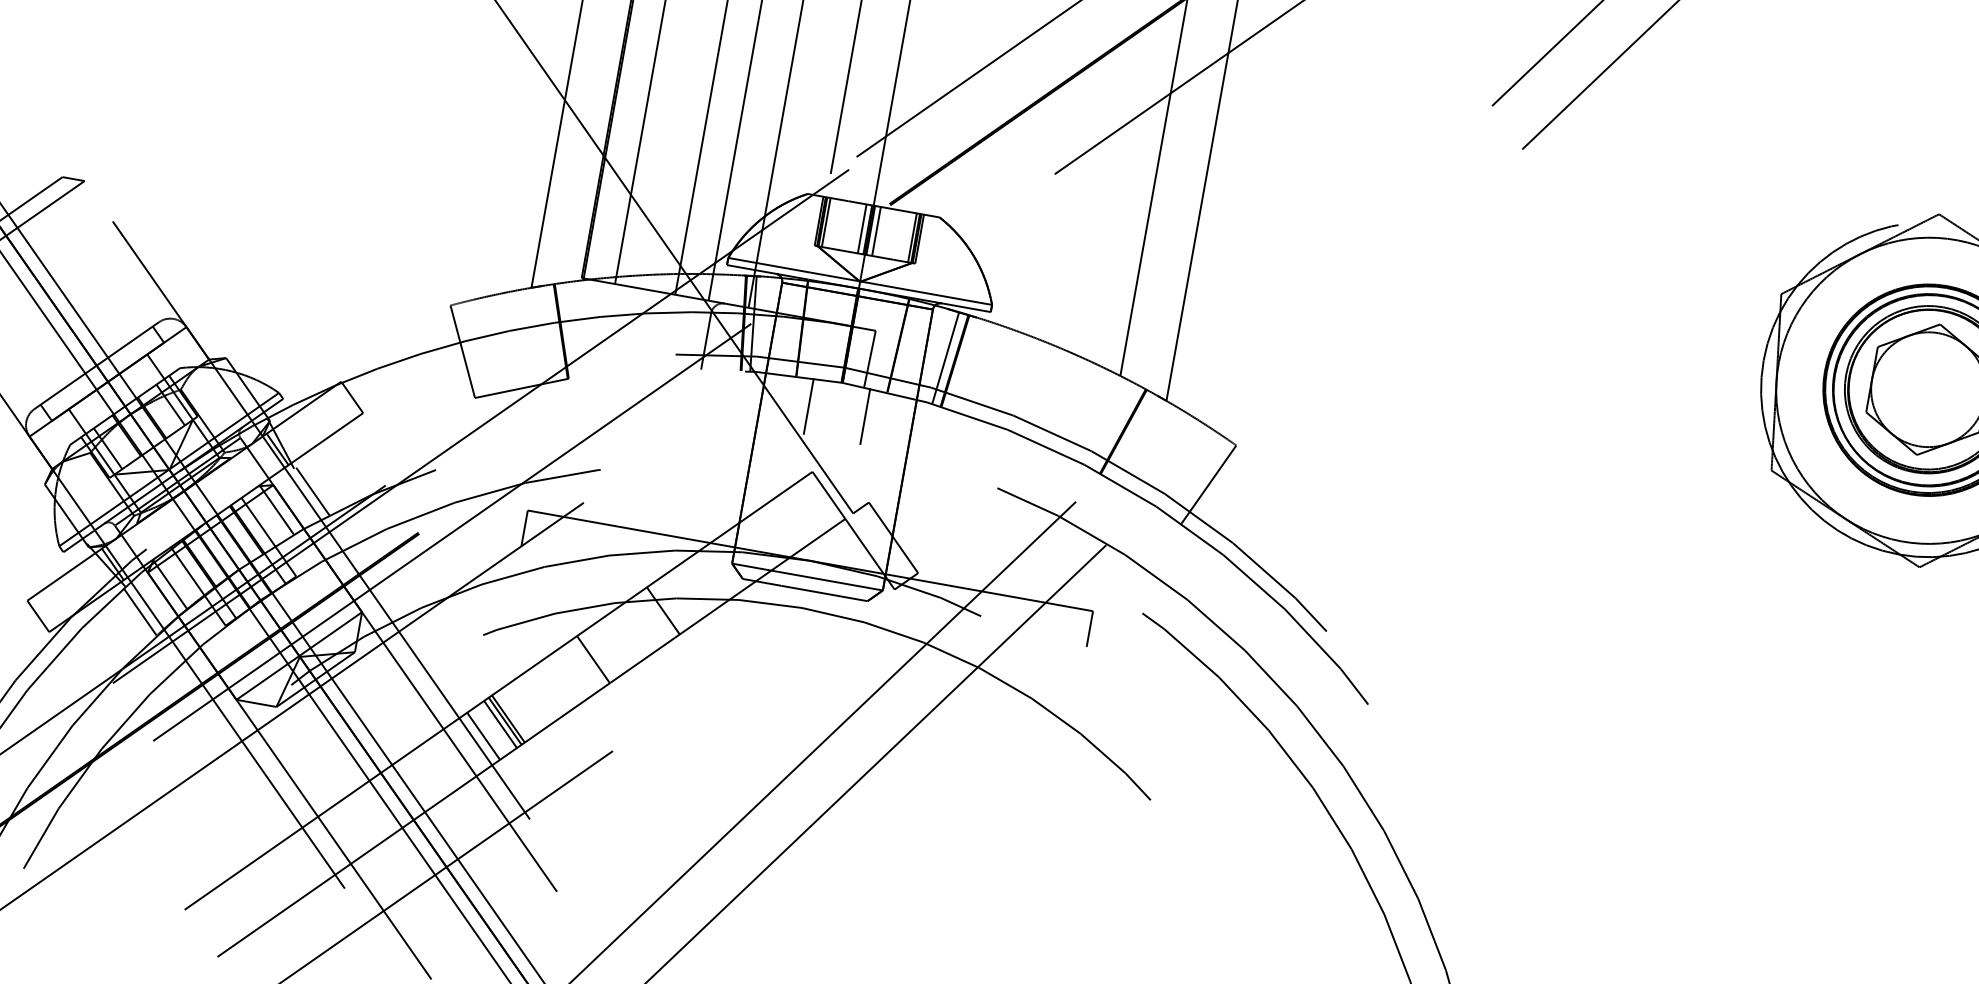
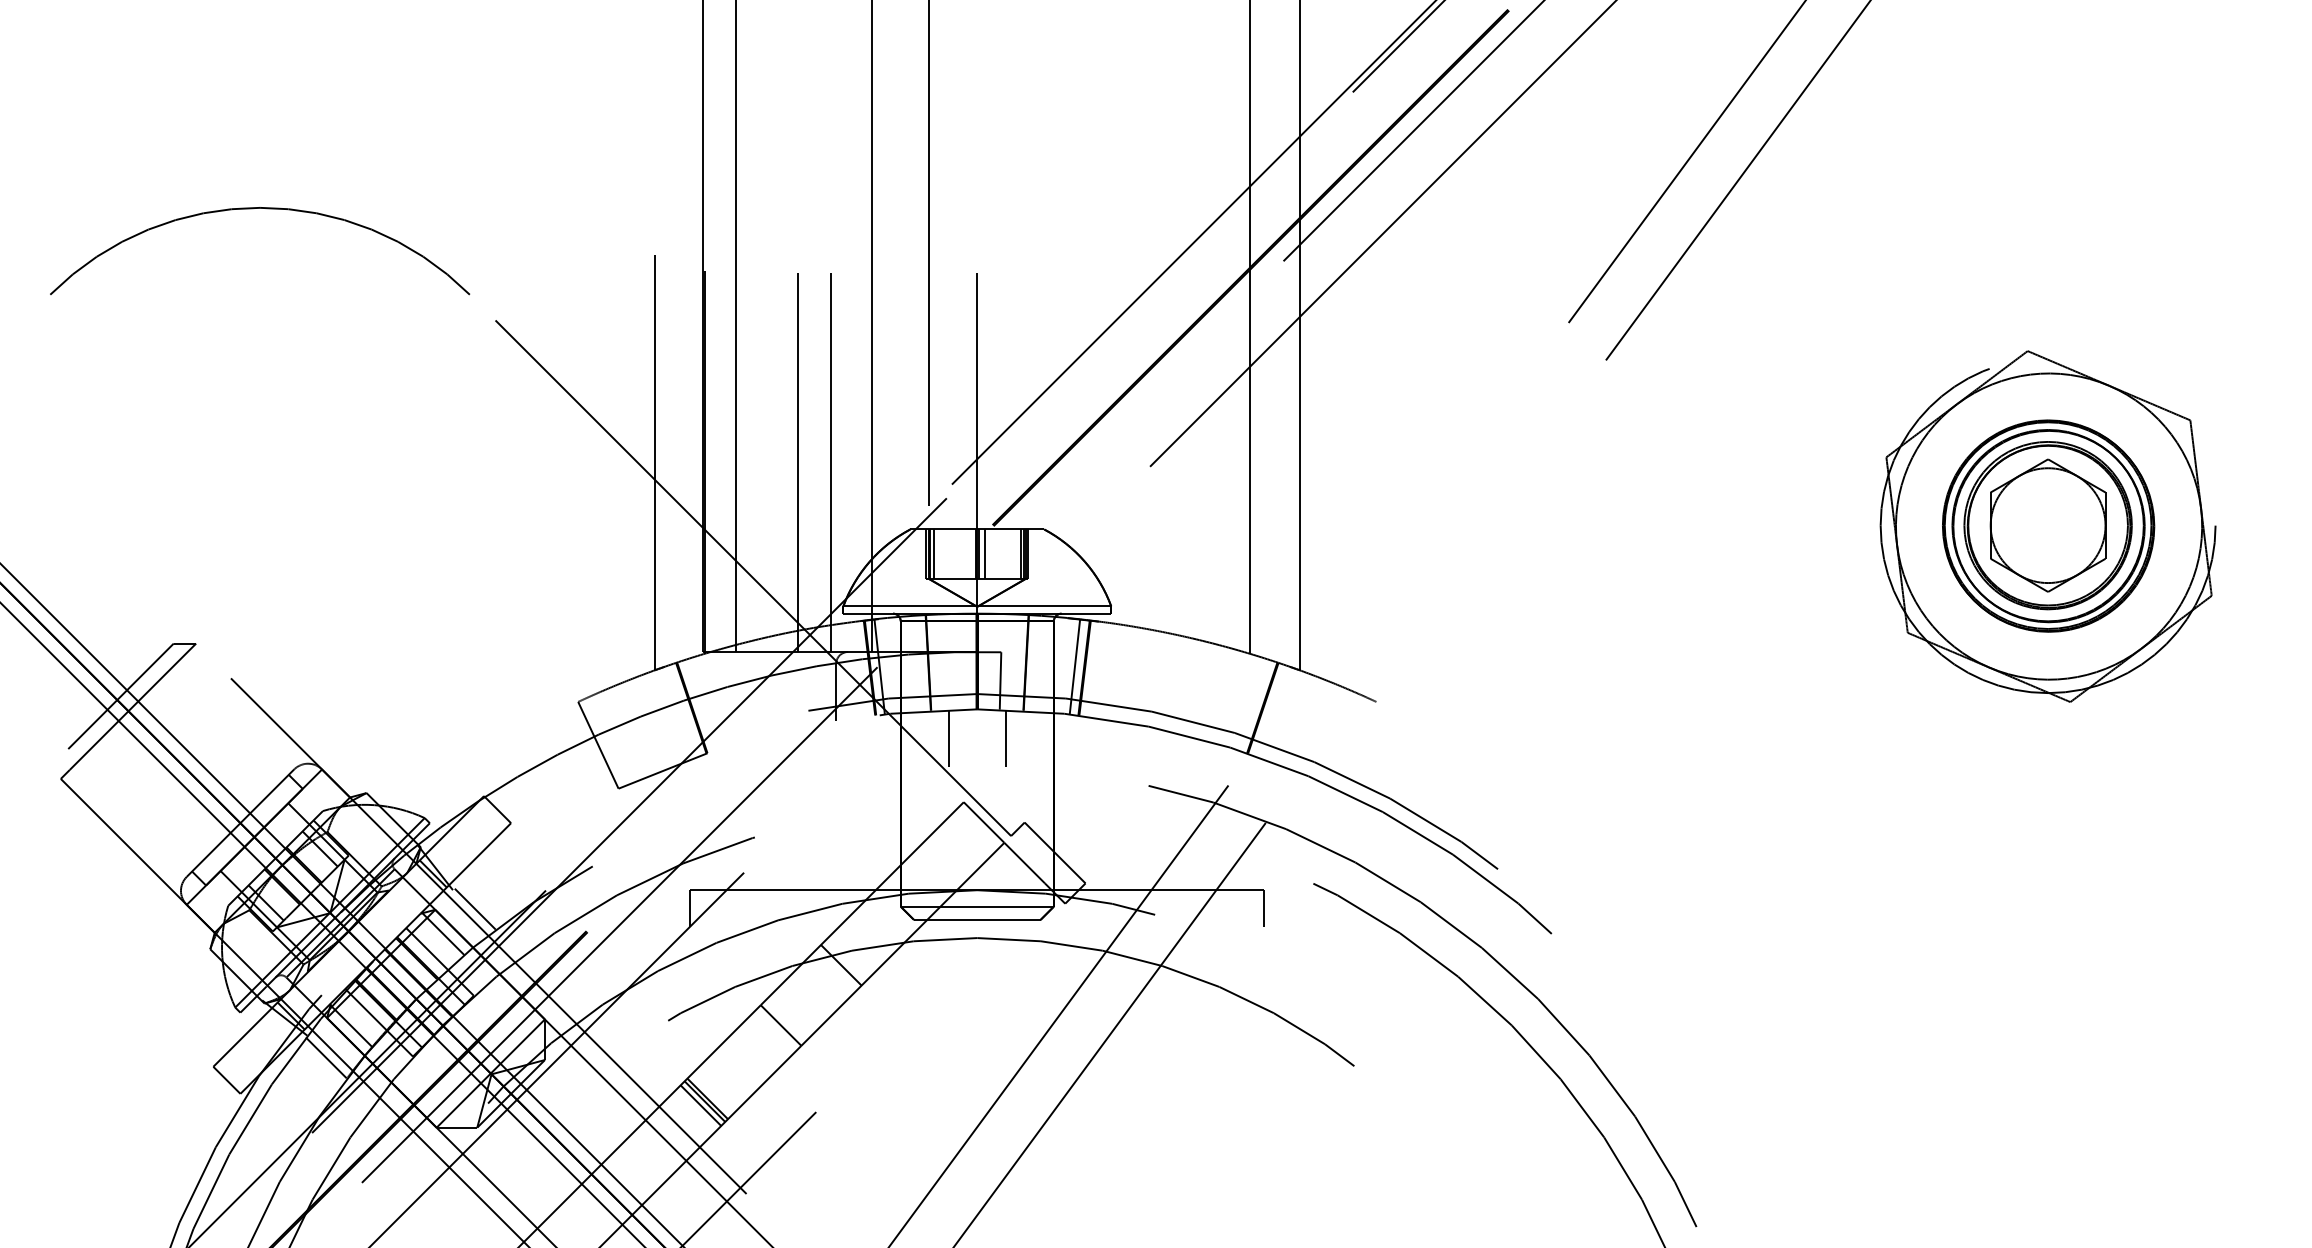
line: (862, 229) -> (970, 554), removed
line: (1209, 483) -> (1356, 744), removed
line: (483, 735) -> (686, 1119), removed

